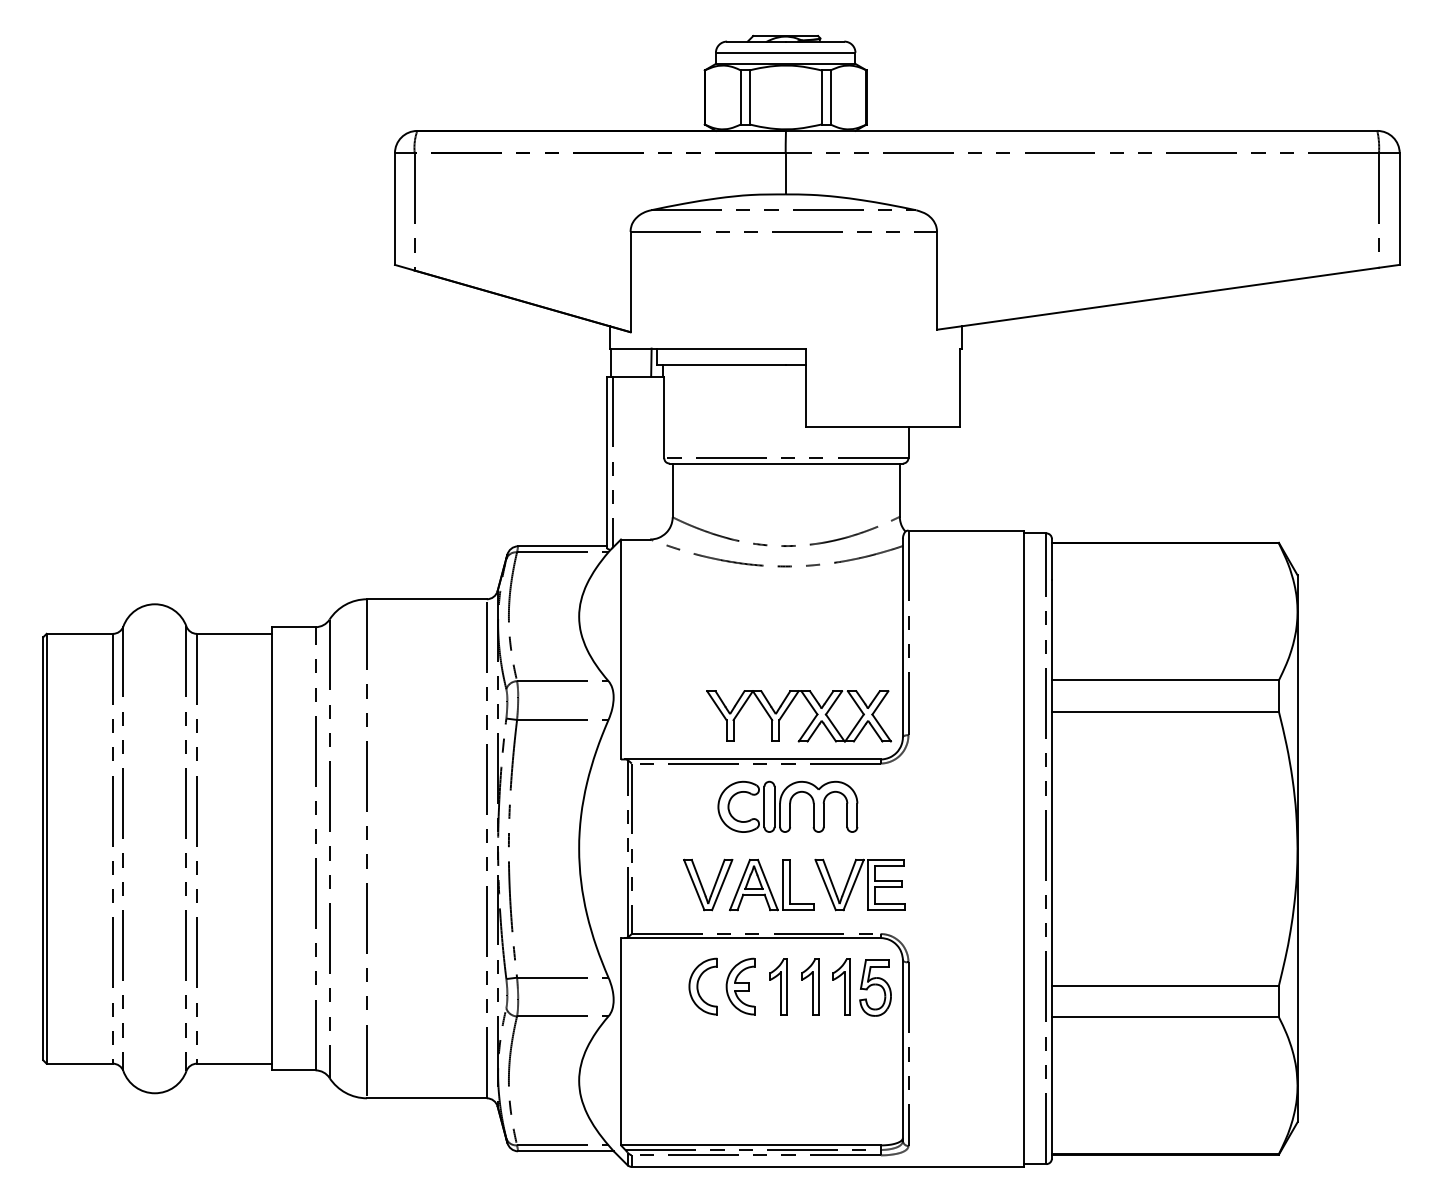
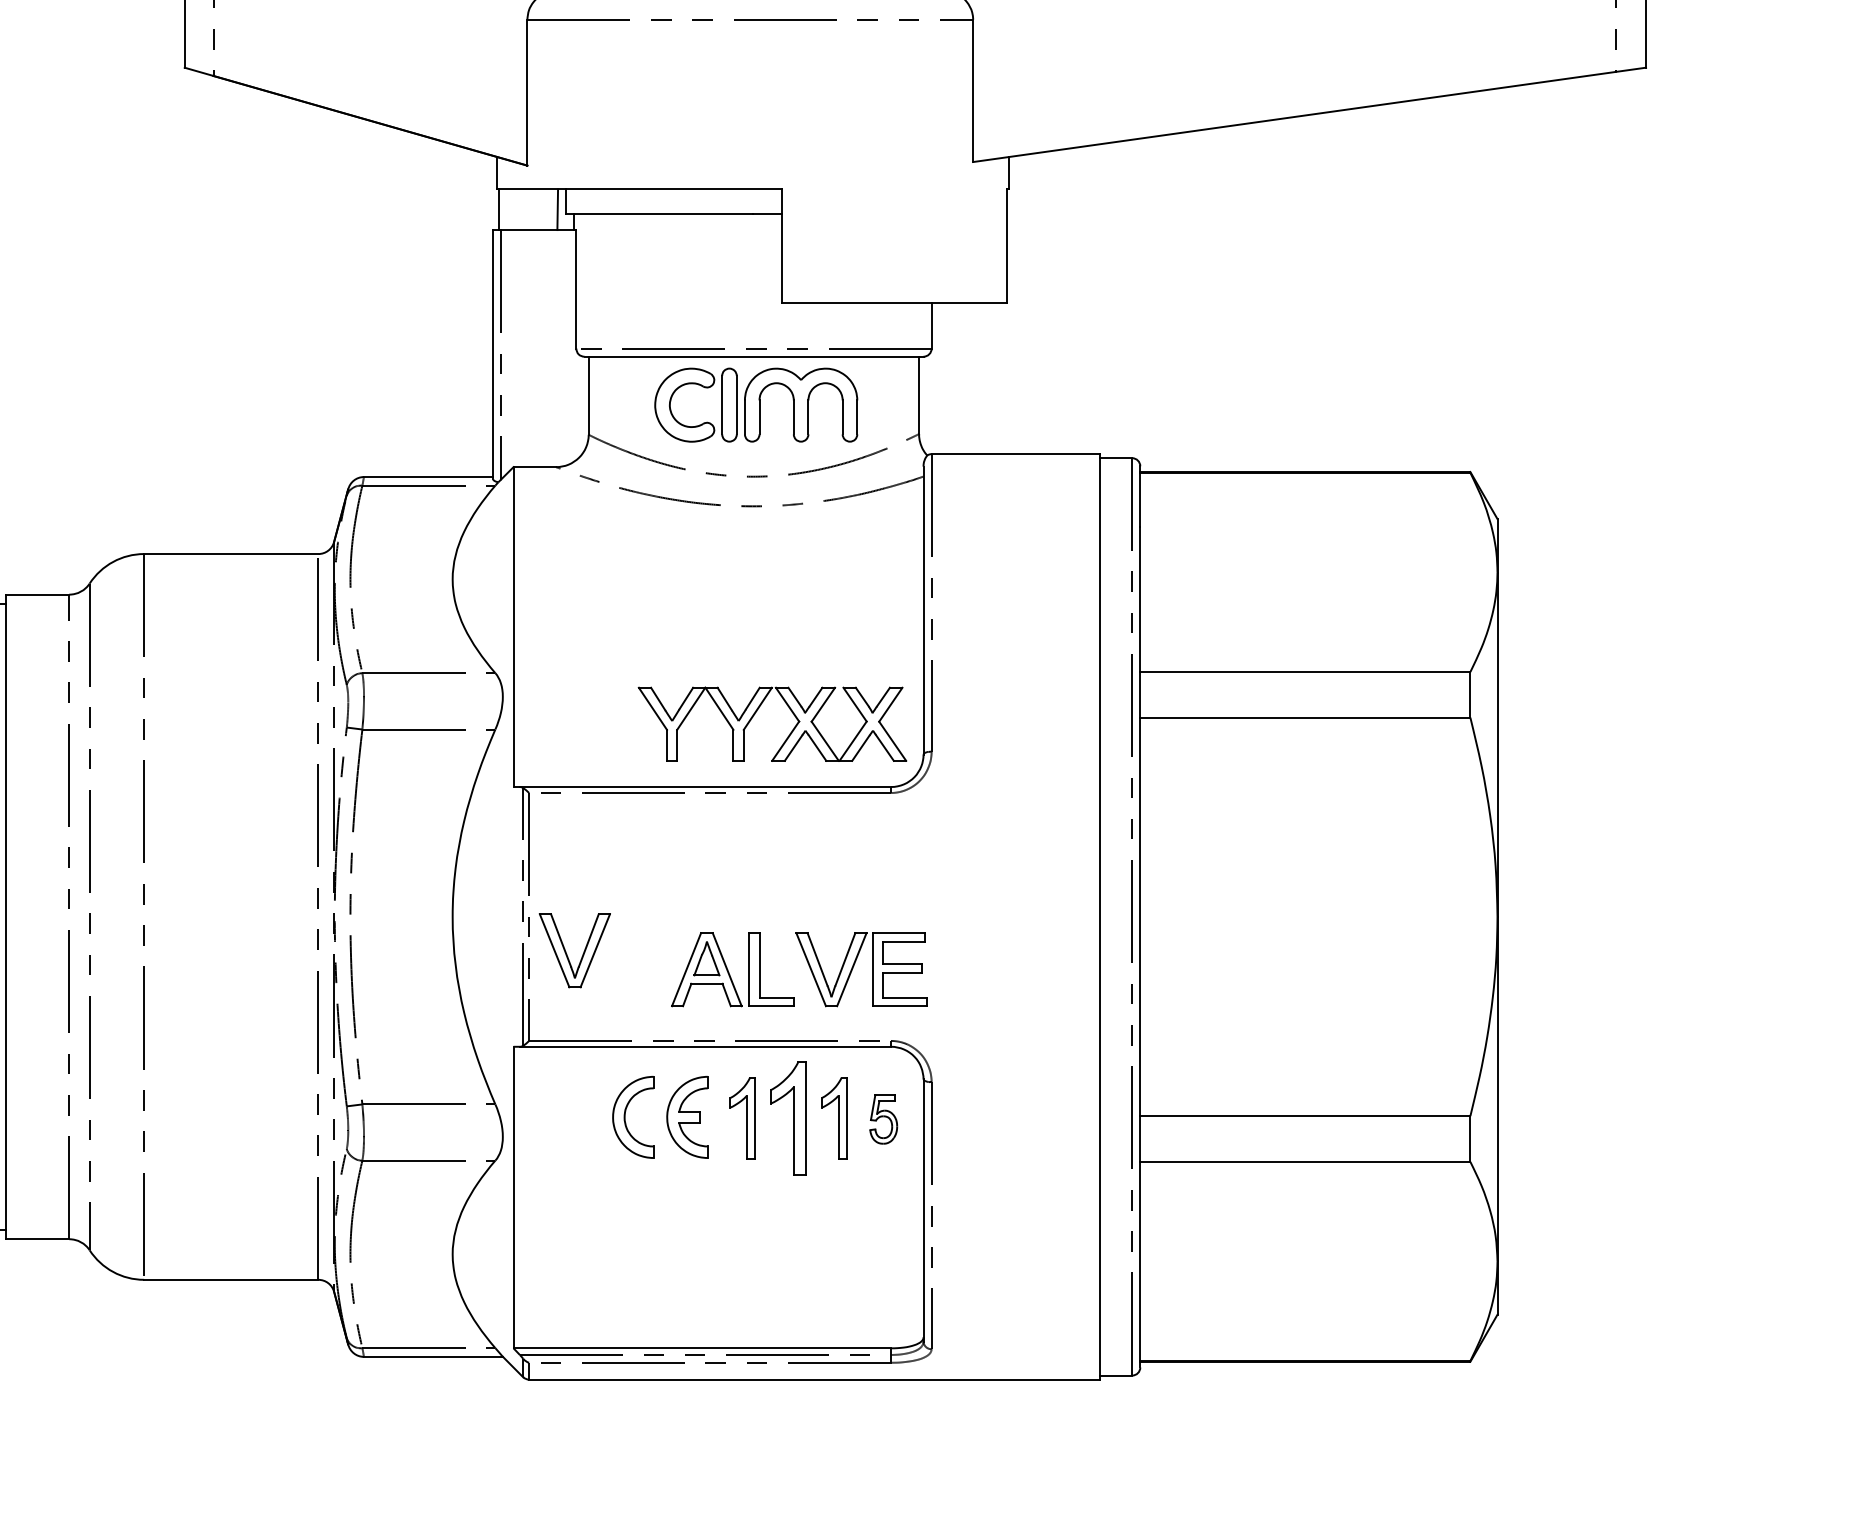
part: (787, 806) -> (755, 404), moved
part: (708, 884) -> (575, 949), moved
part: (810, 986) -> (789, 1117), size x1.4
part: (875, 987) -> (883, 1118), size x0.6

